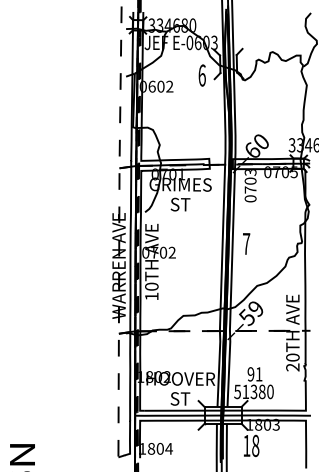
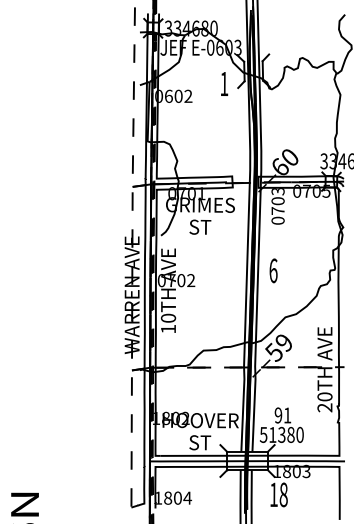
text: (202, 75) -> (224, 83), 6 -> 1
text: (246, 243) -> (273, 270), 7 -> 6

